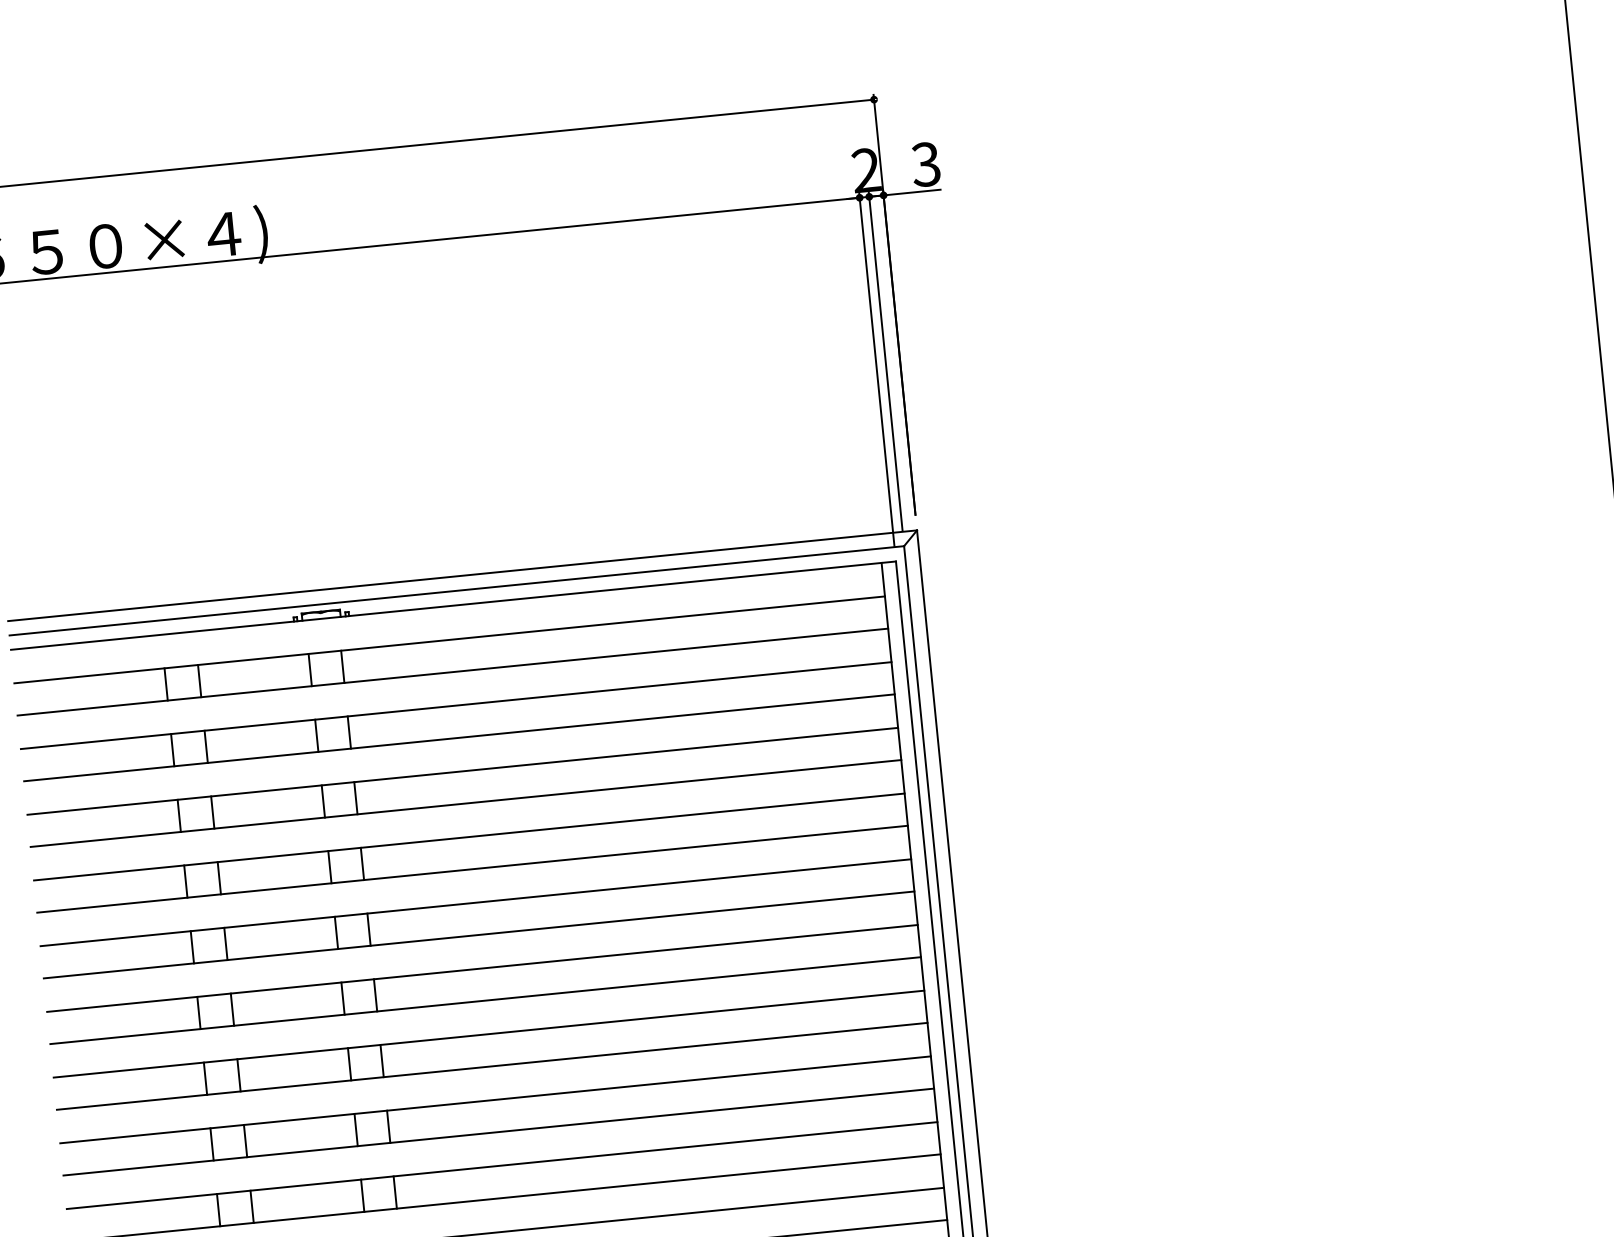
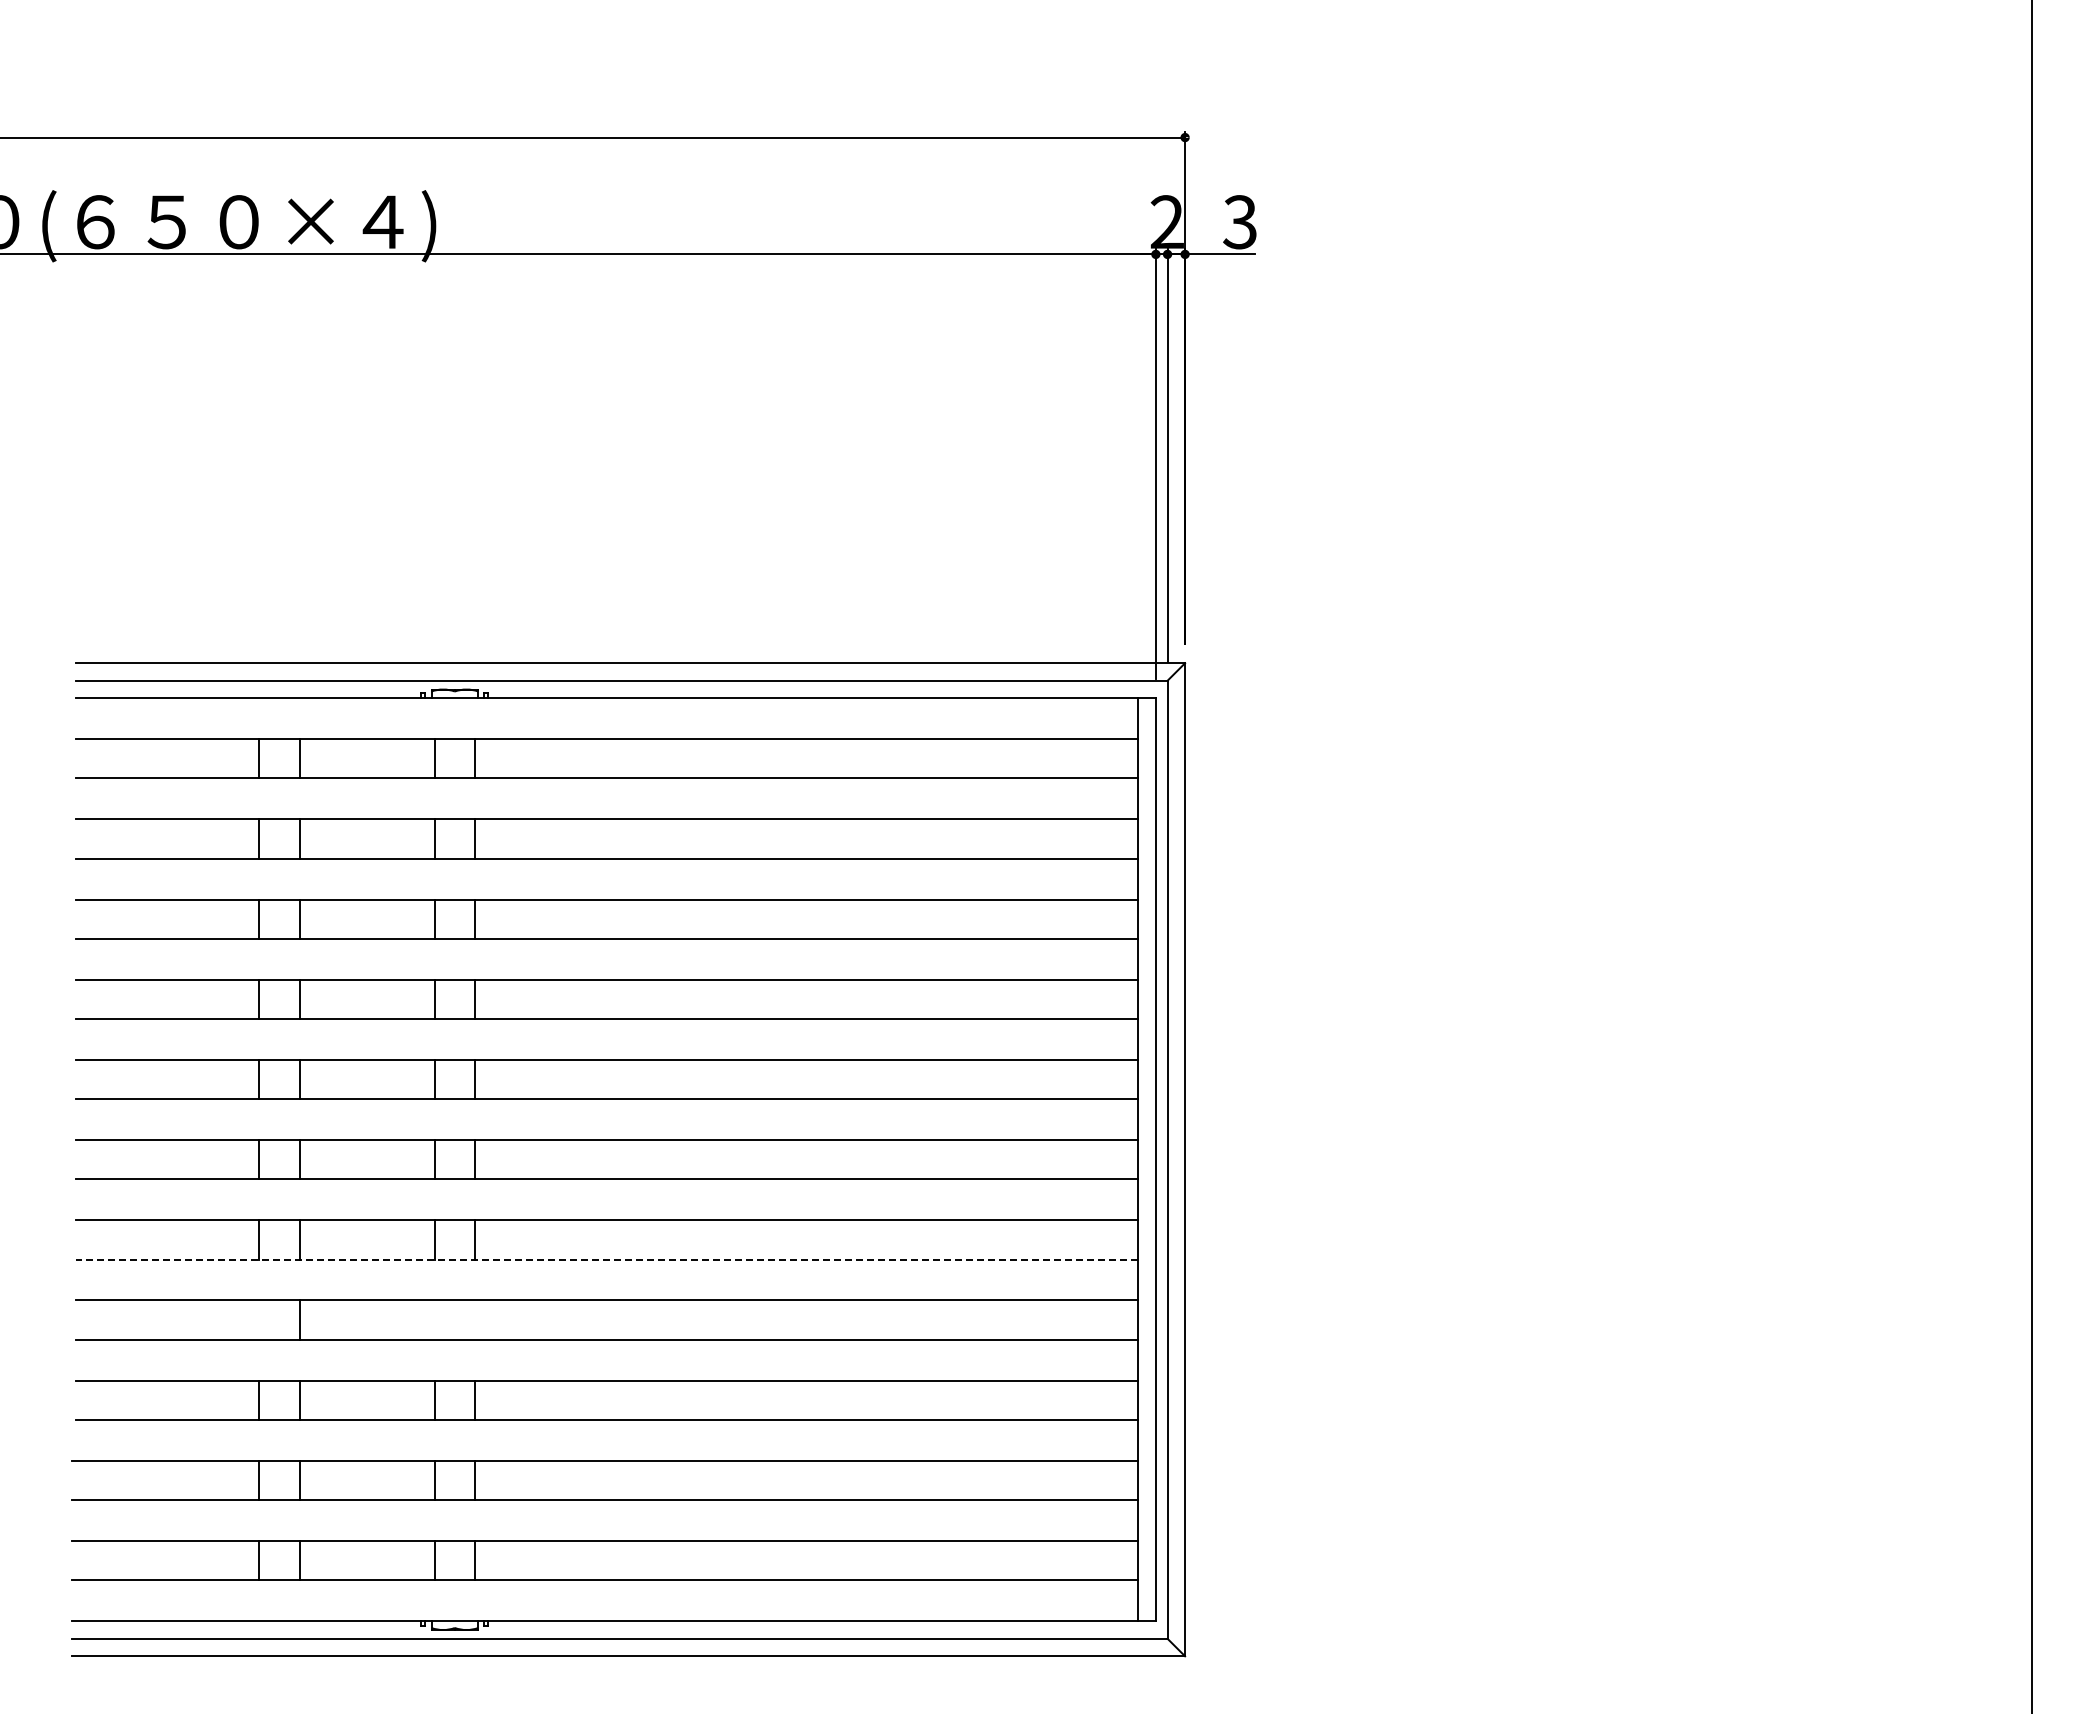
line: (491, 1066) -> (606, 1259), solid -> dashed
line: (388, 1126) -> (474, 1319), removed
line: (356, 1129) -> (435, 1319), removed
line: (212, 1143) -> (259, 1319), removed

